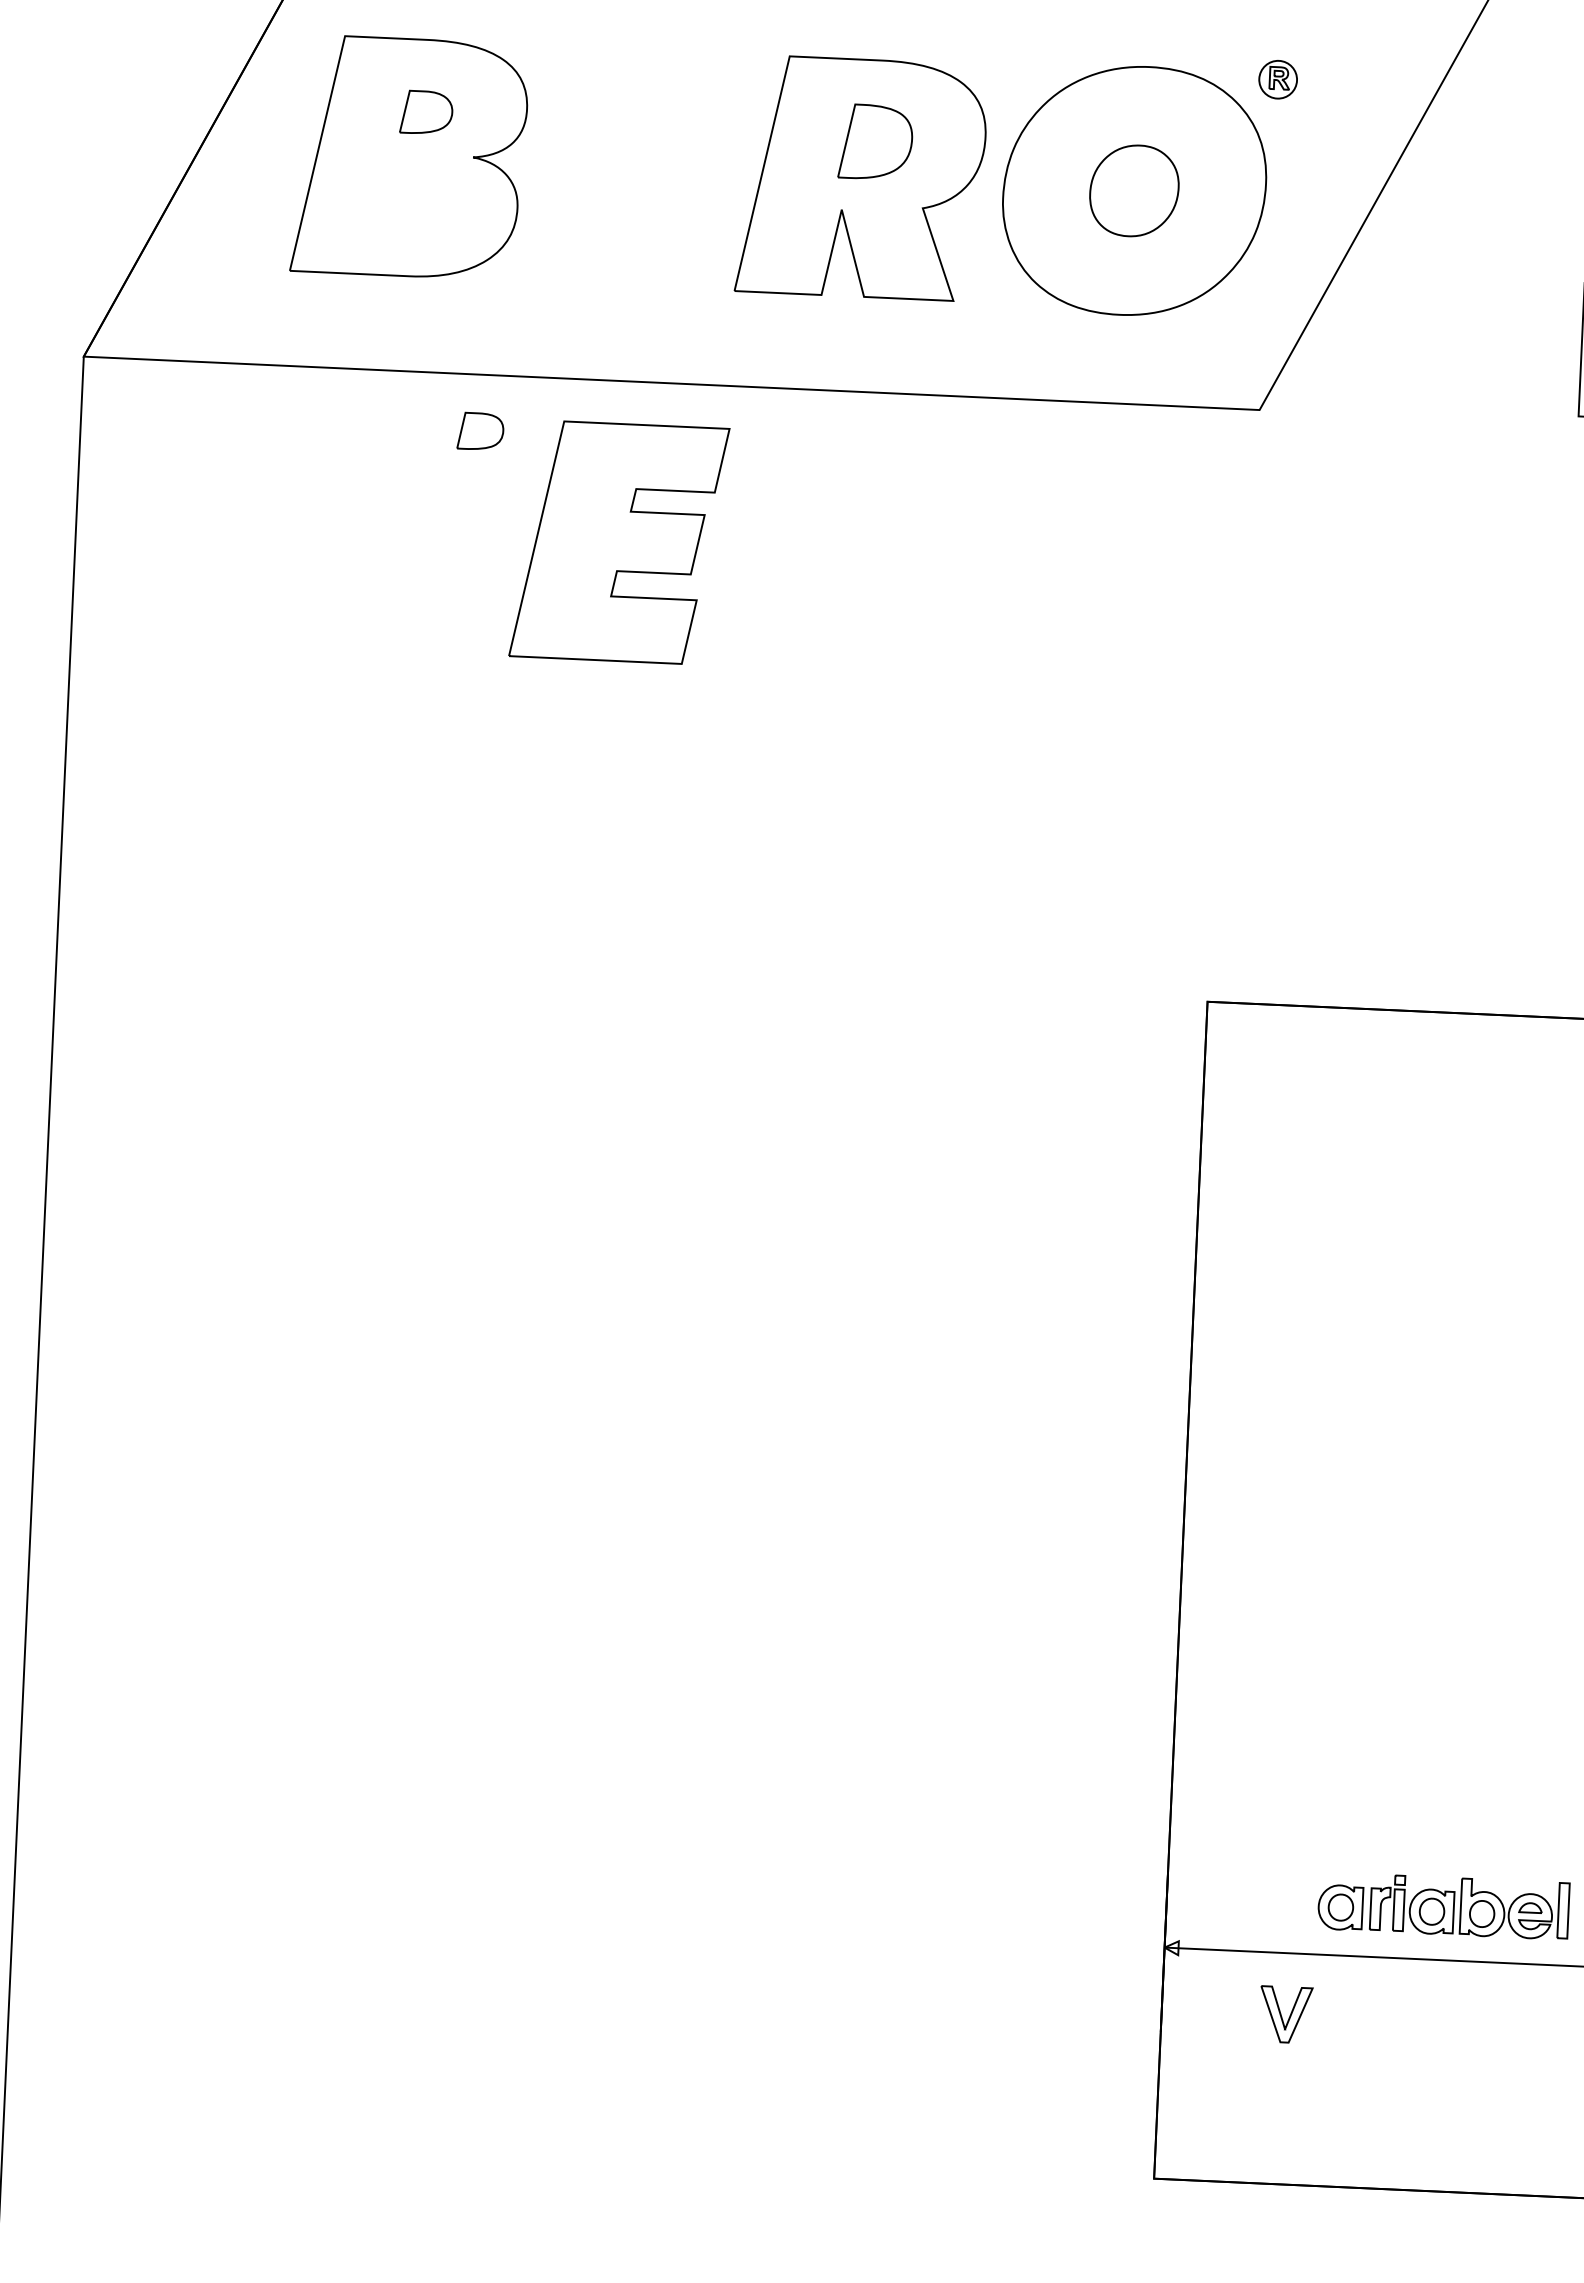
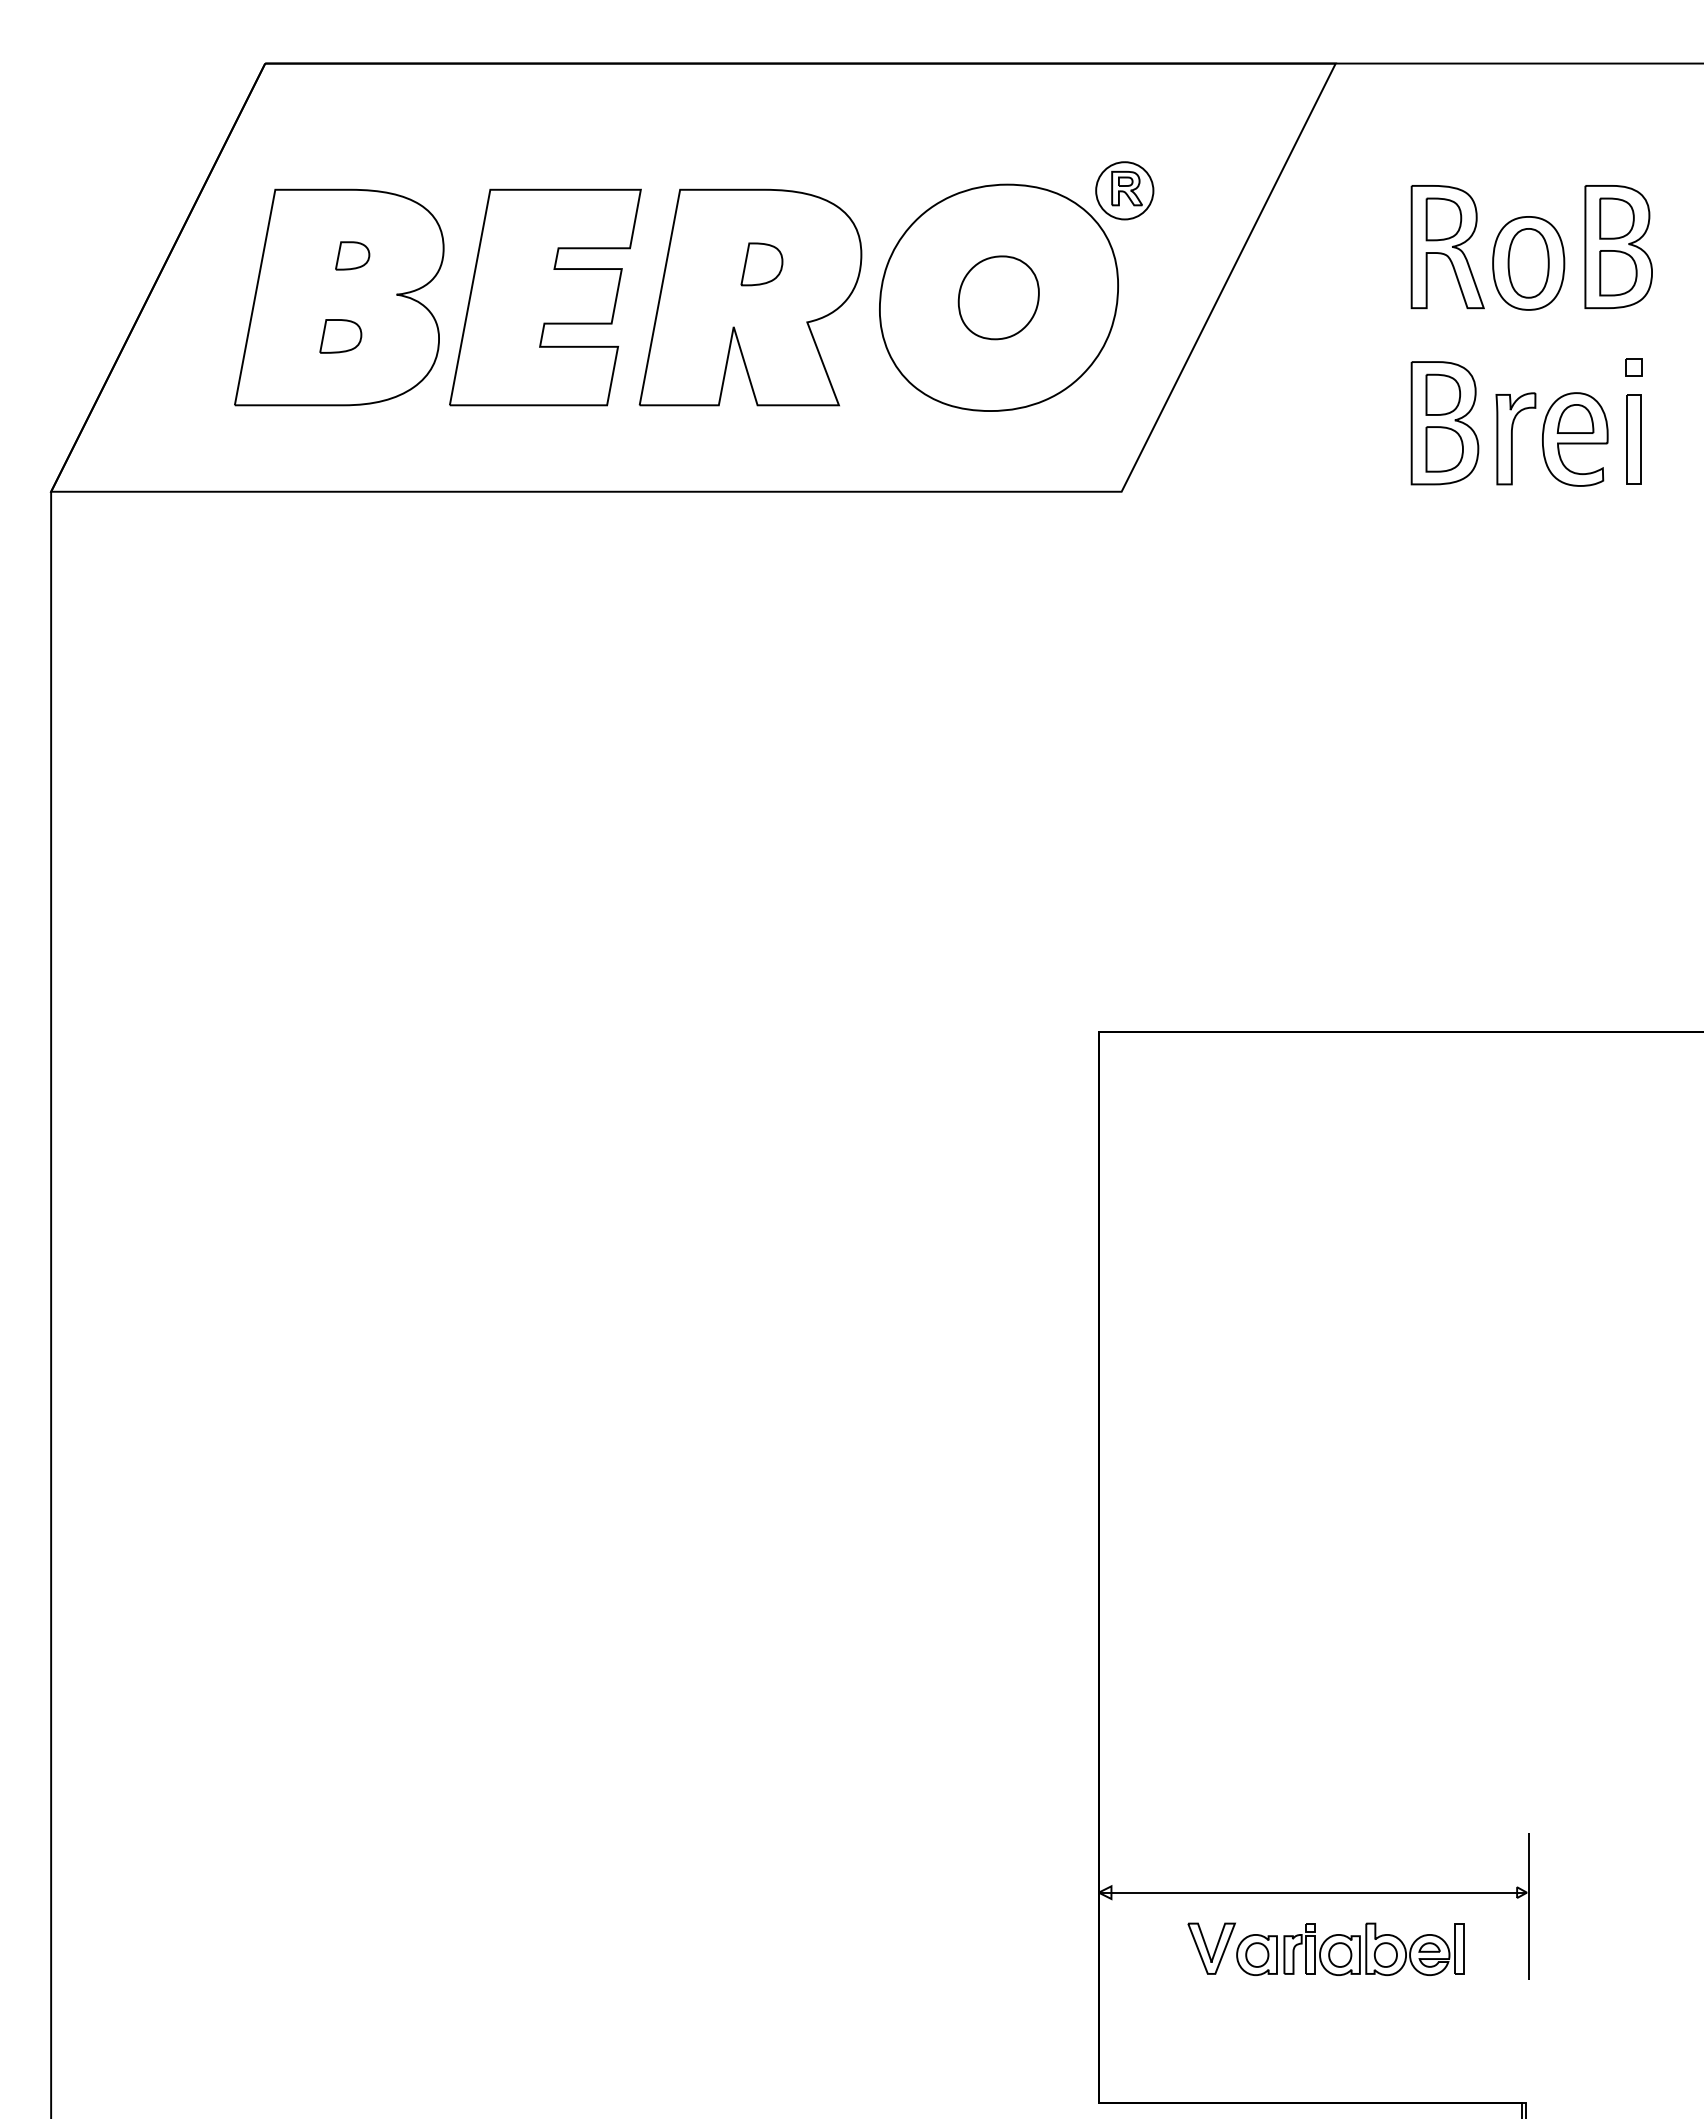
part: (1277, 79) -> (1124, 190), size x1.67
part: (426, 112) -> (352, 255), size x0.71
part: (875, 142) -> (761, 264), size x0.62
part: (480, 431) -> (340, 336), moved
part: (619, 542) -> (545, 297), moved
part: (1443, 1905) -> (1350, 1948), moved

